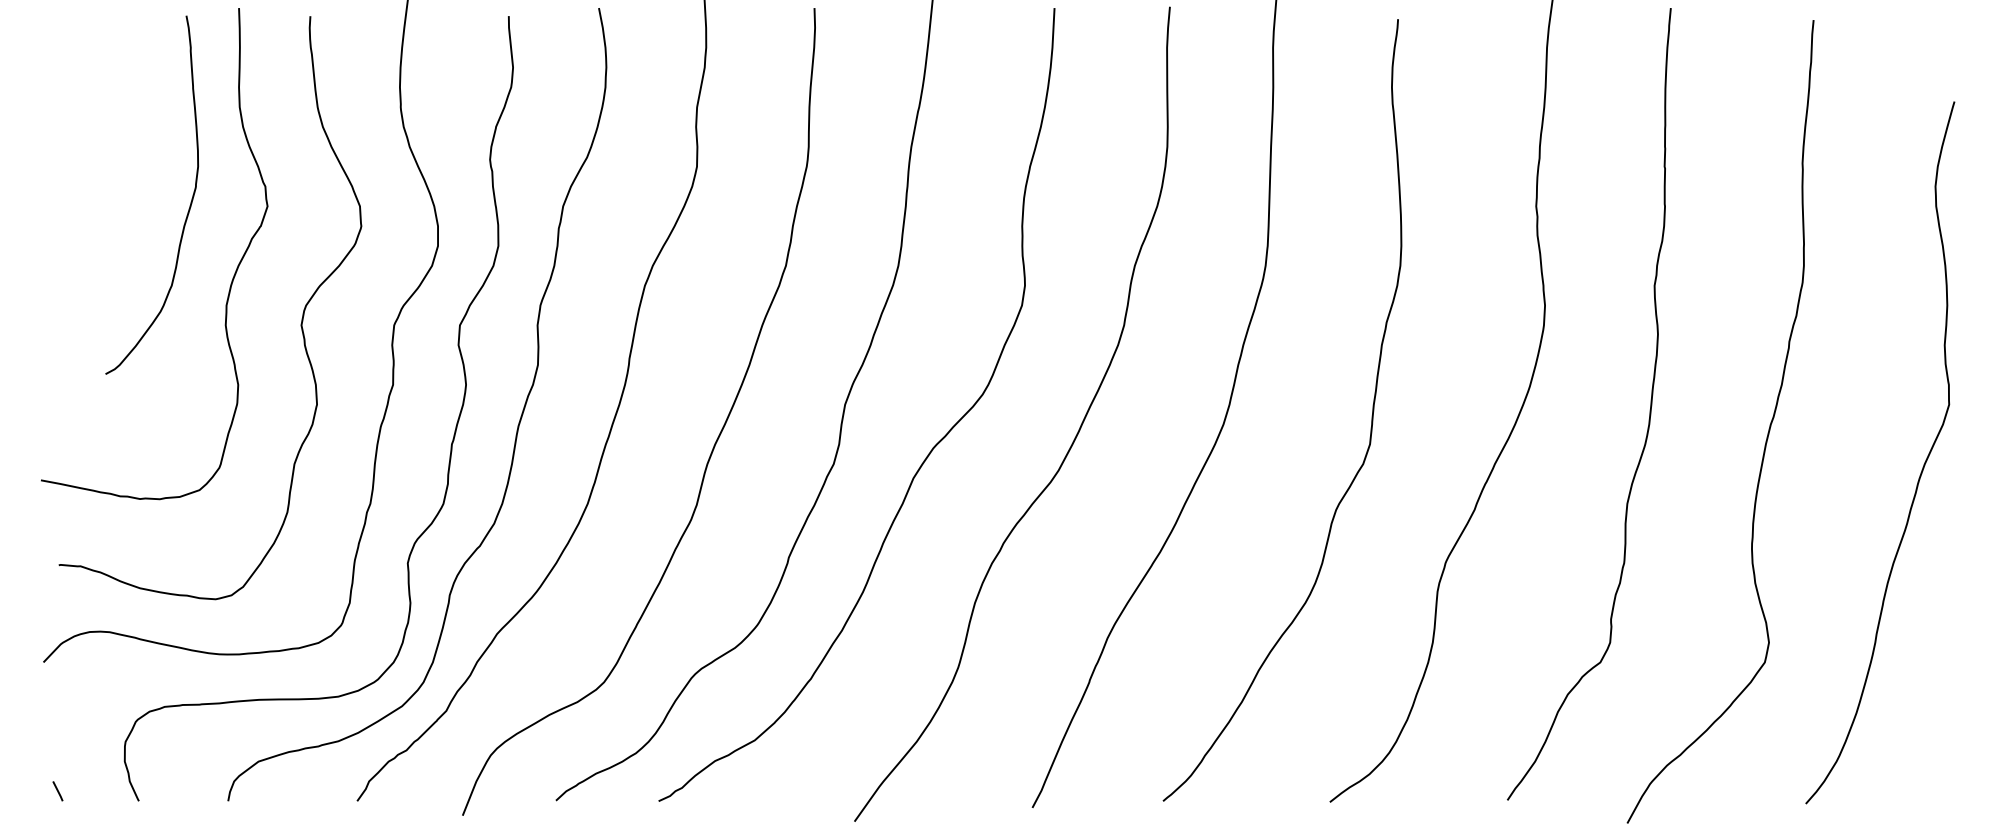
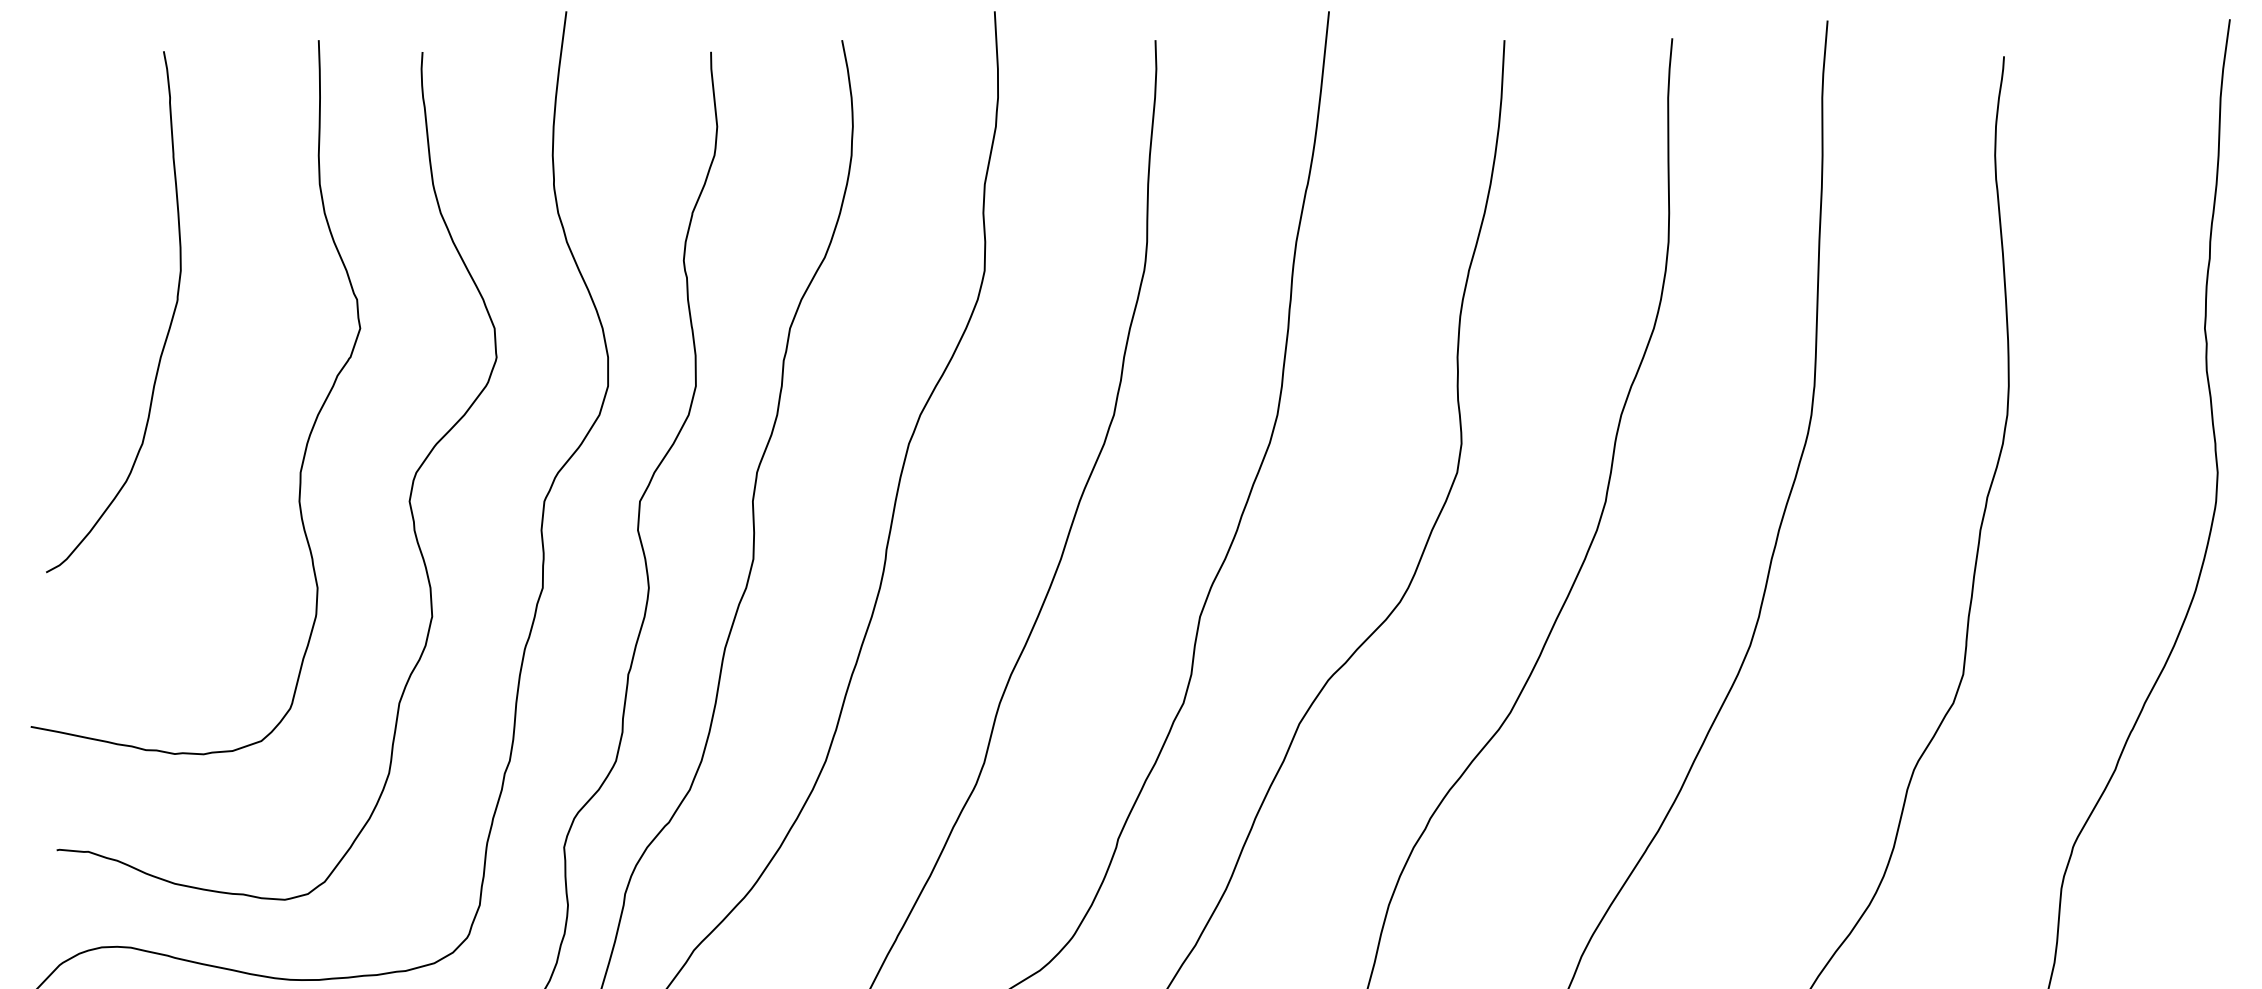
curve: (189, 205) -> (168, 327), moved

